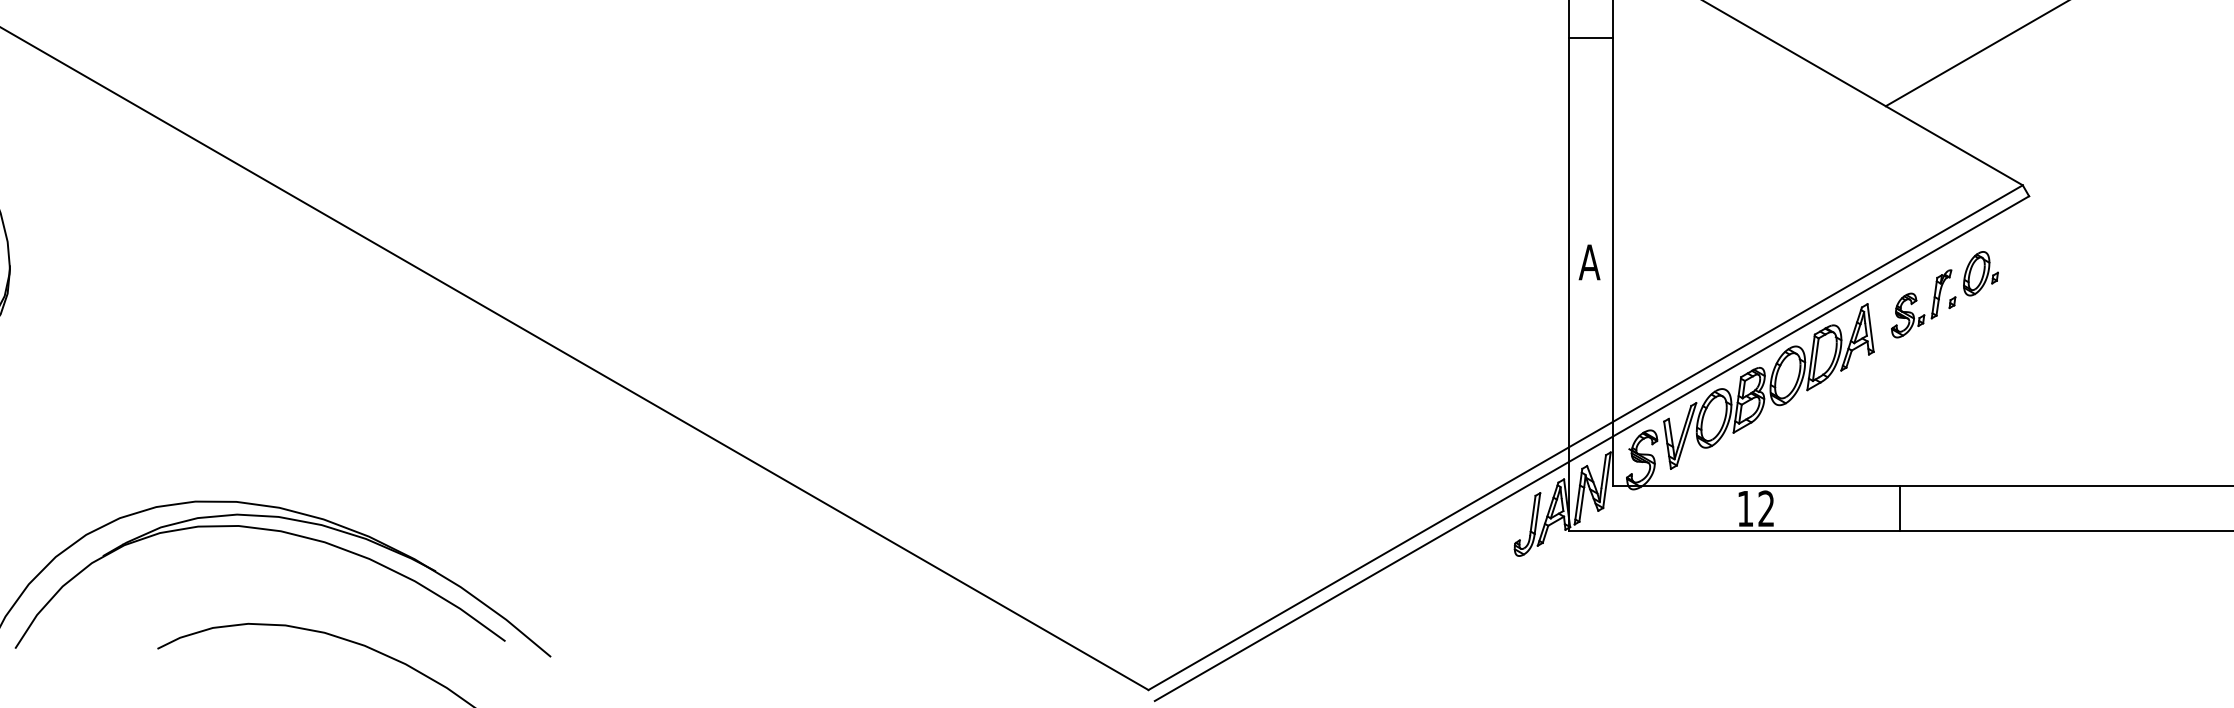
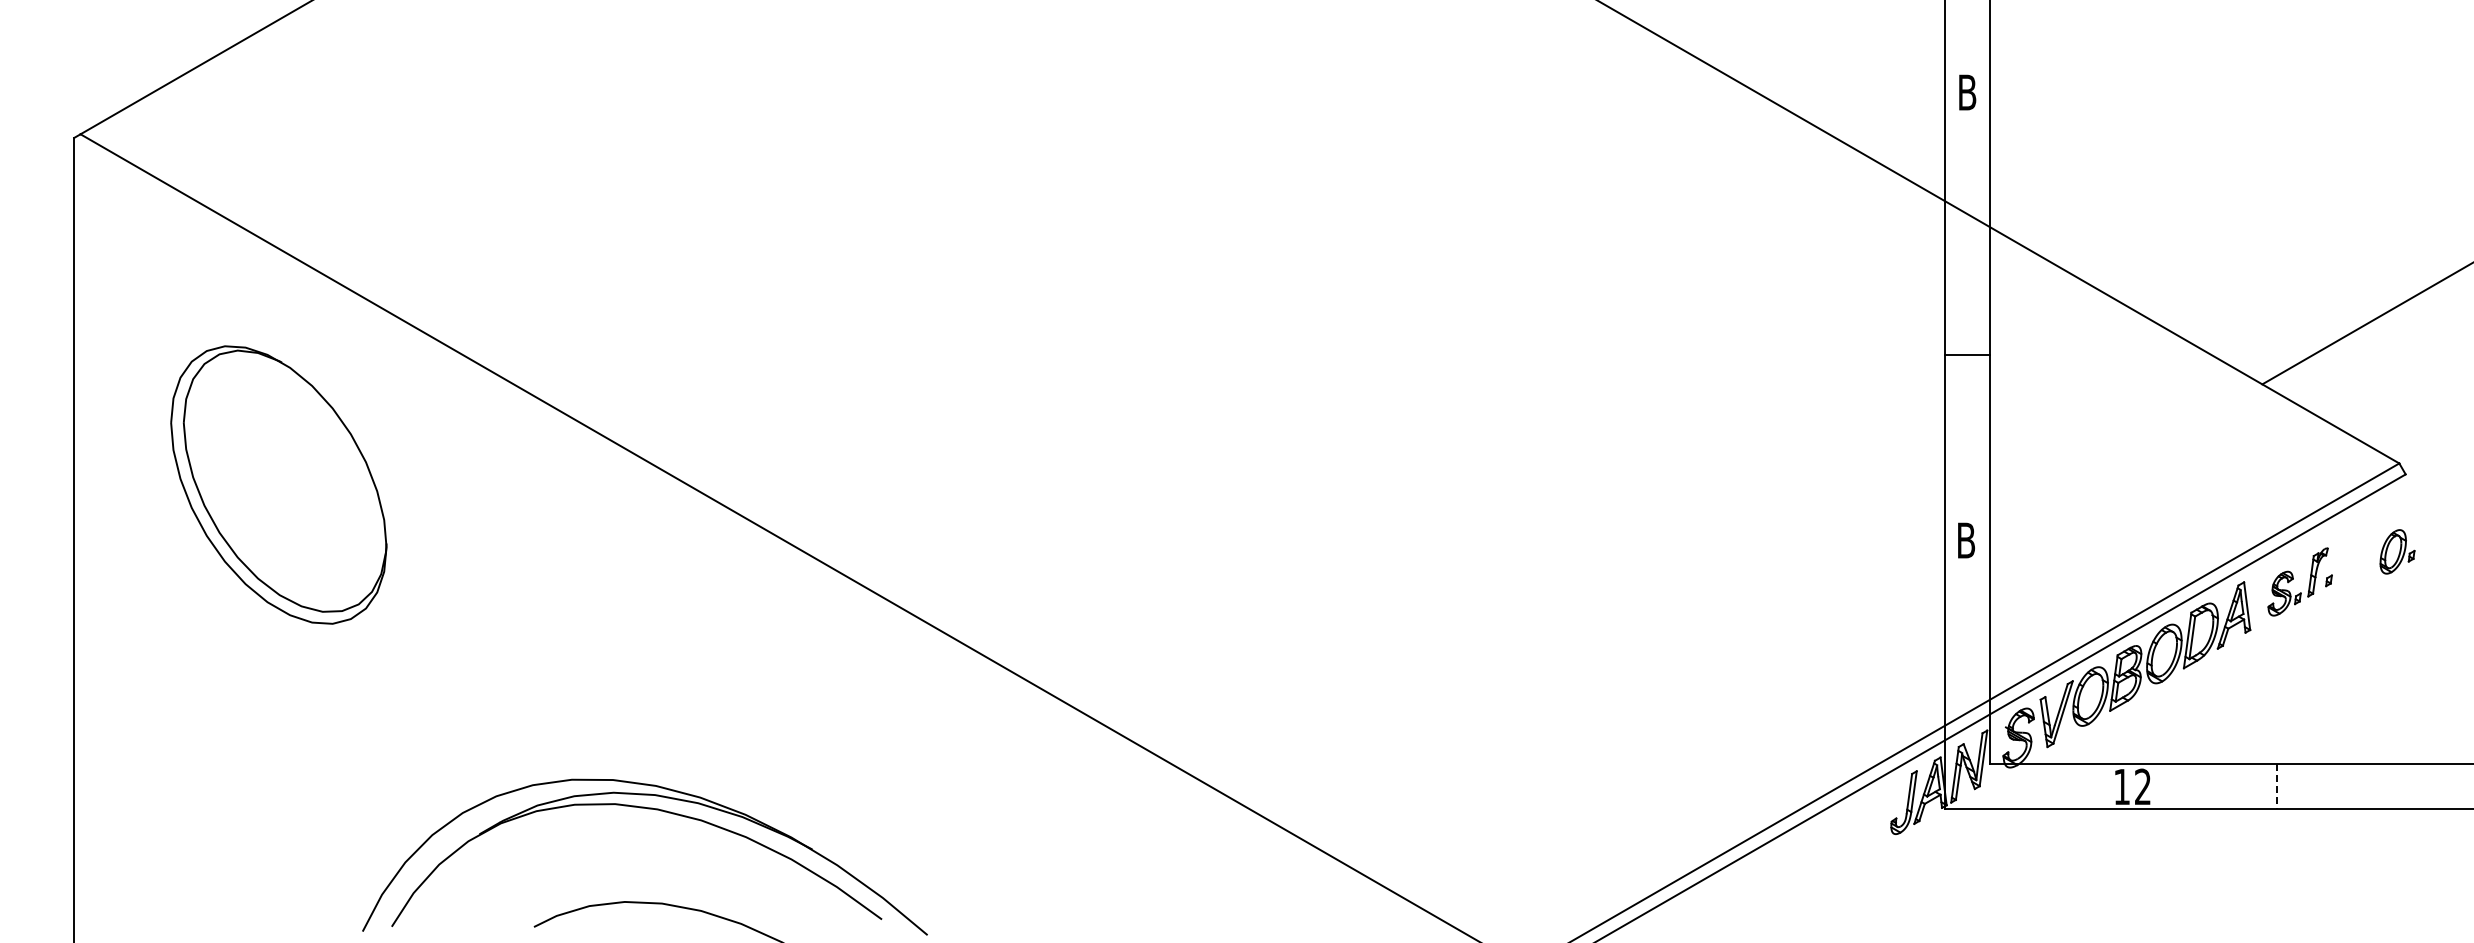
line: (1590, 38) -> (1967, 355), moved
text: (1588, 262) -> (1965, 540), A -> B
part: (1980, 273) -> (2397, 551), moved
line: (1899, 509) -> (2276, 787), solid -> dashed

